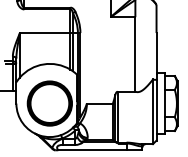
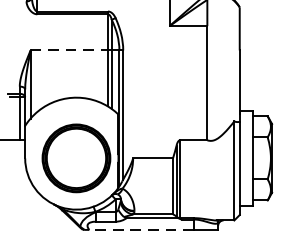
line: (45, 33) -> (69, 51), solid -> dashed
line: (91, 150) -> (140, 230), solid -> dashed

